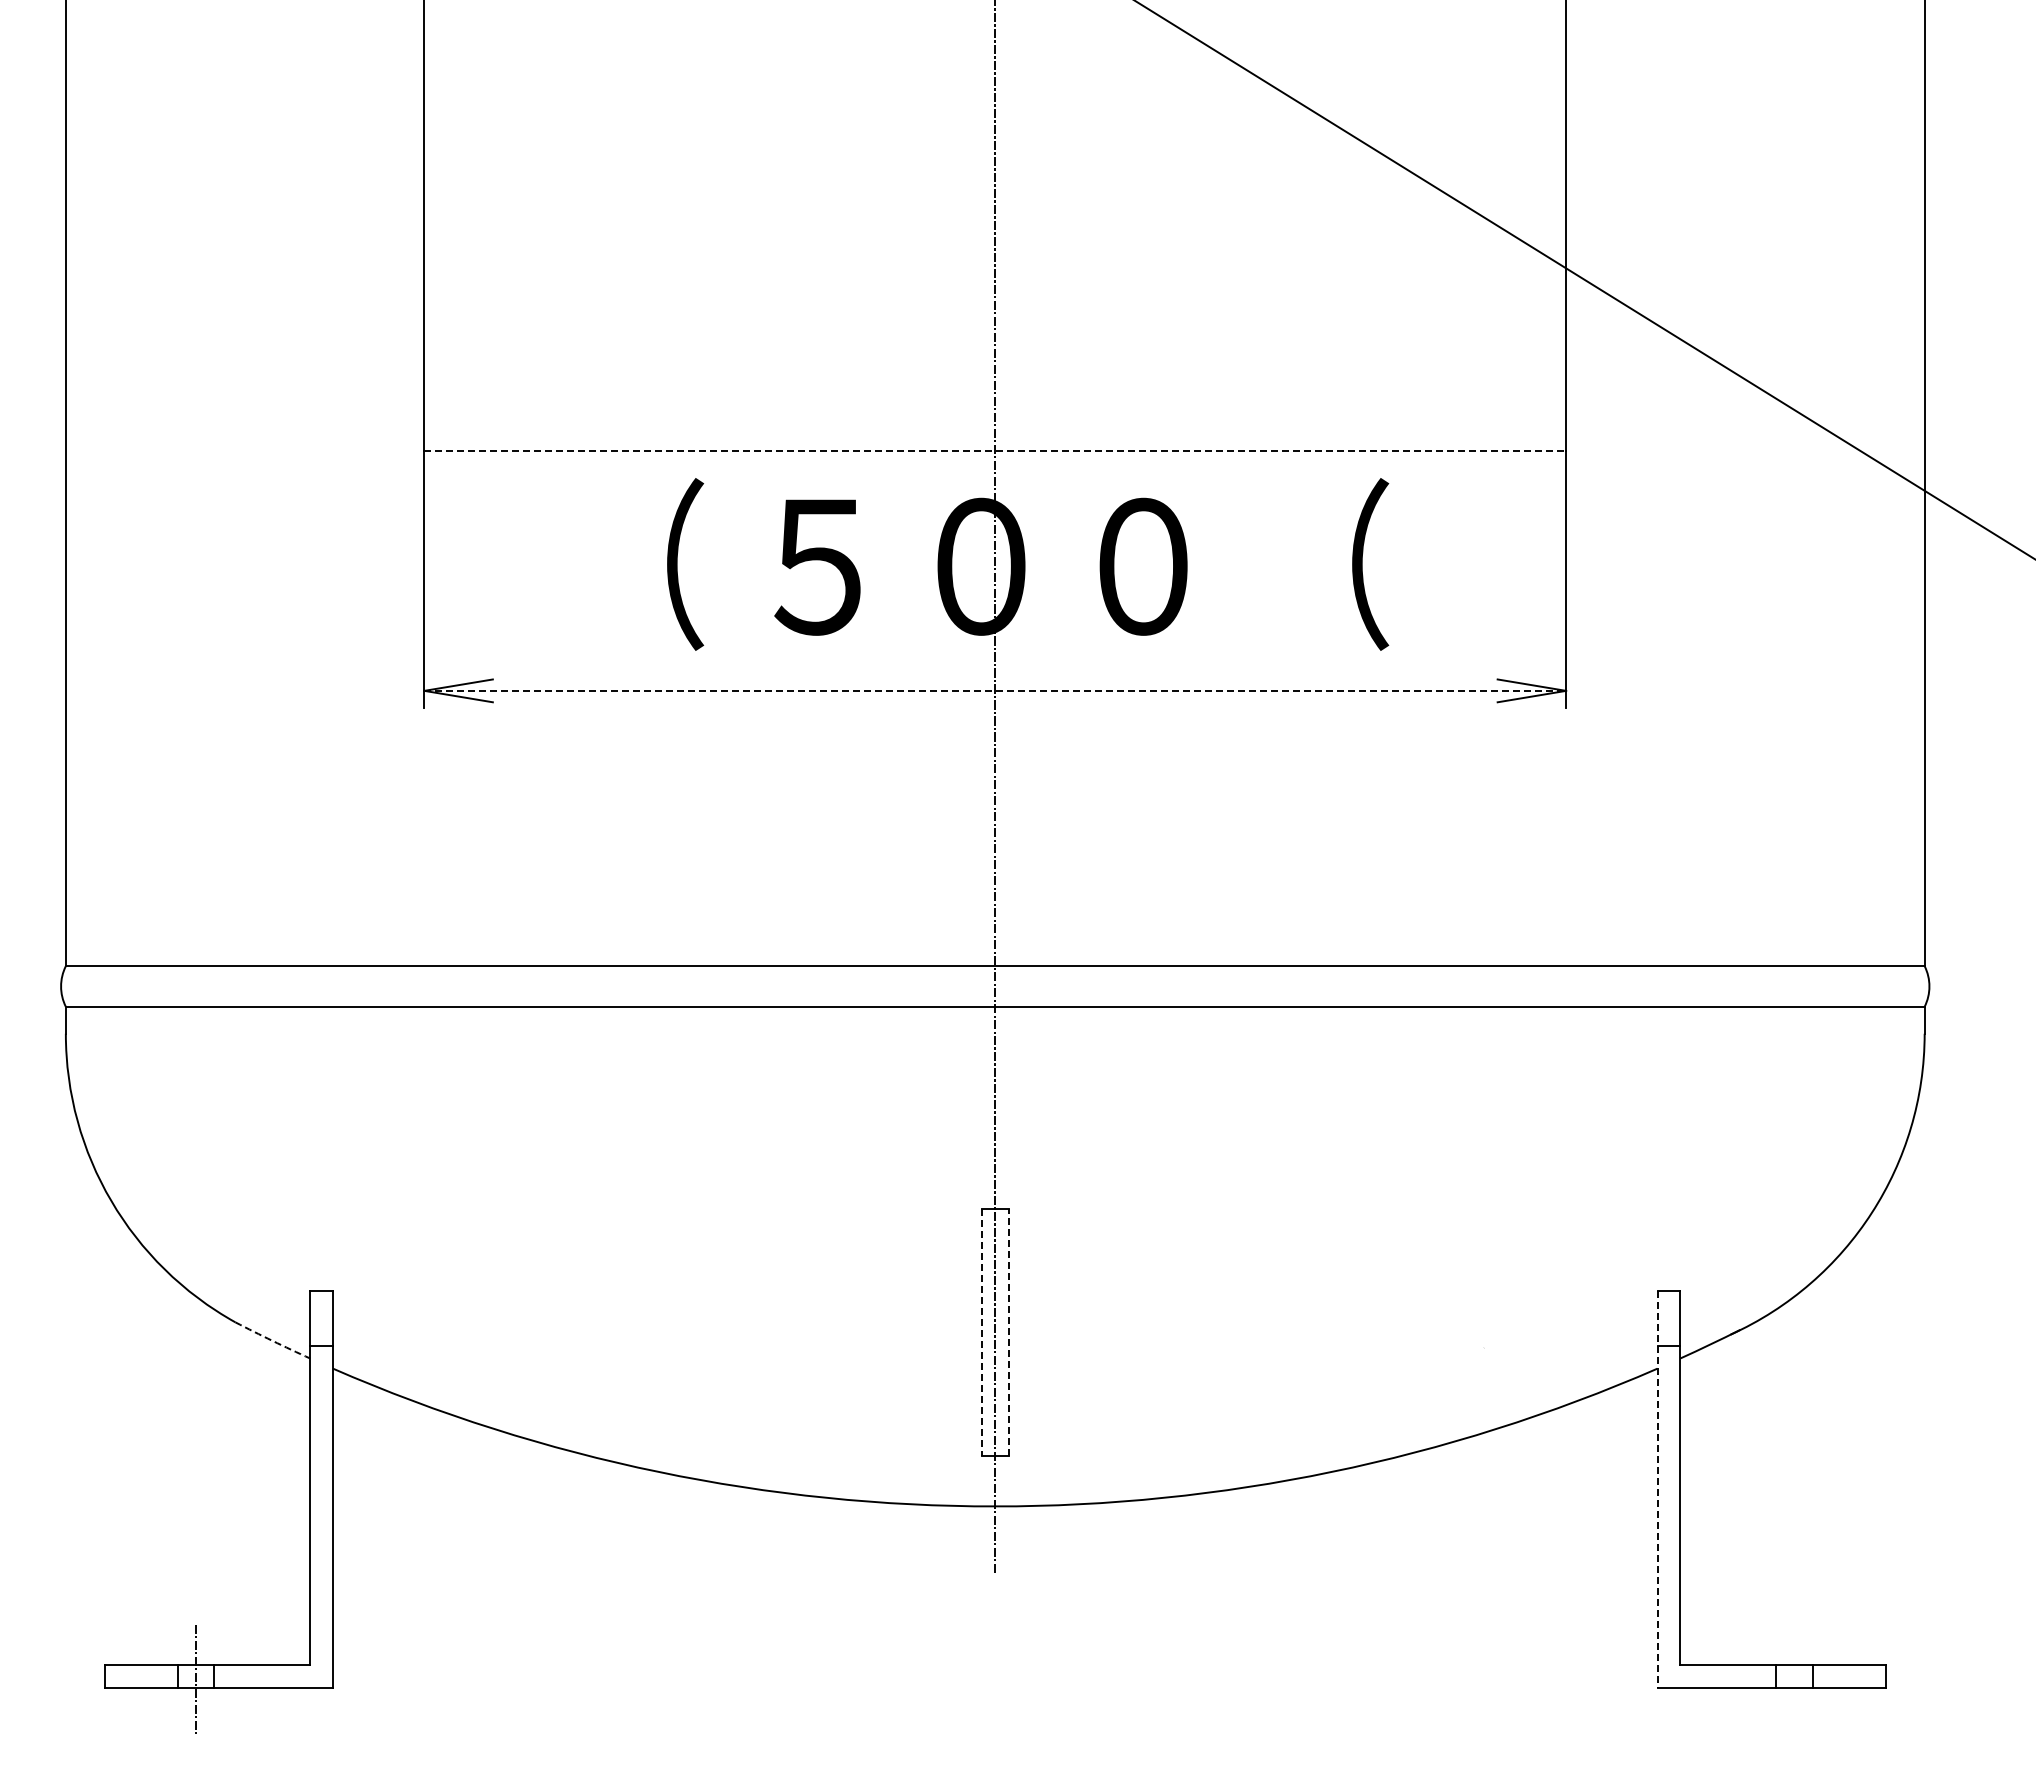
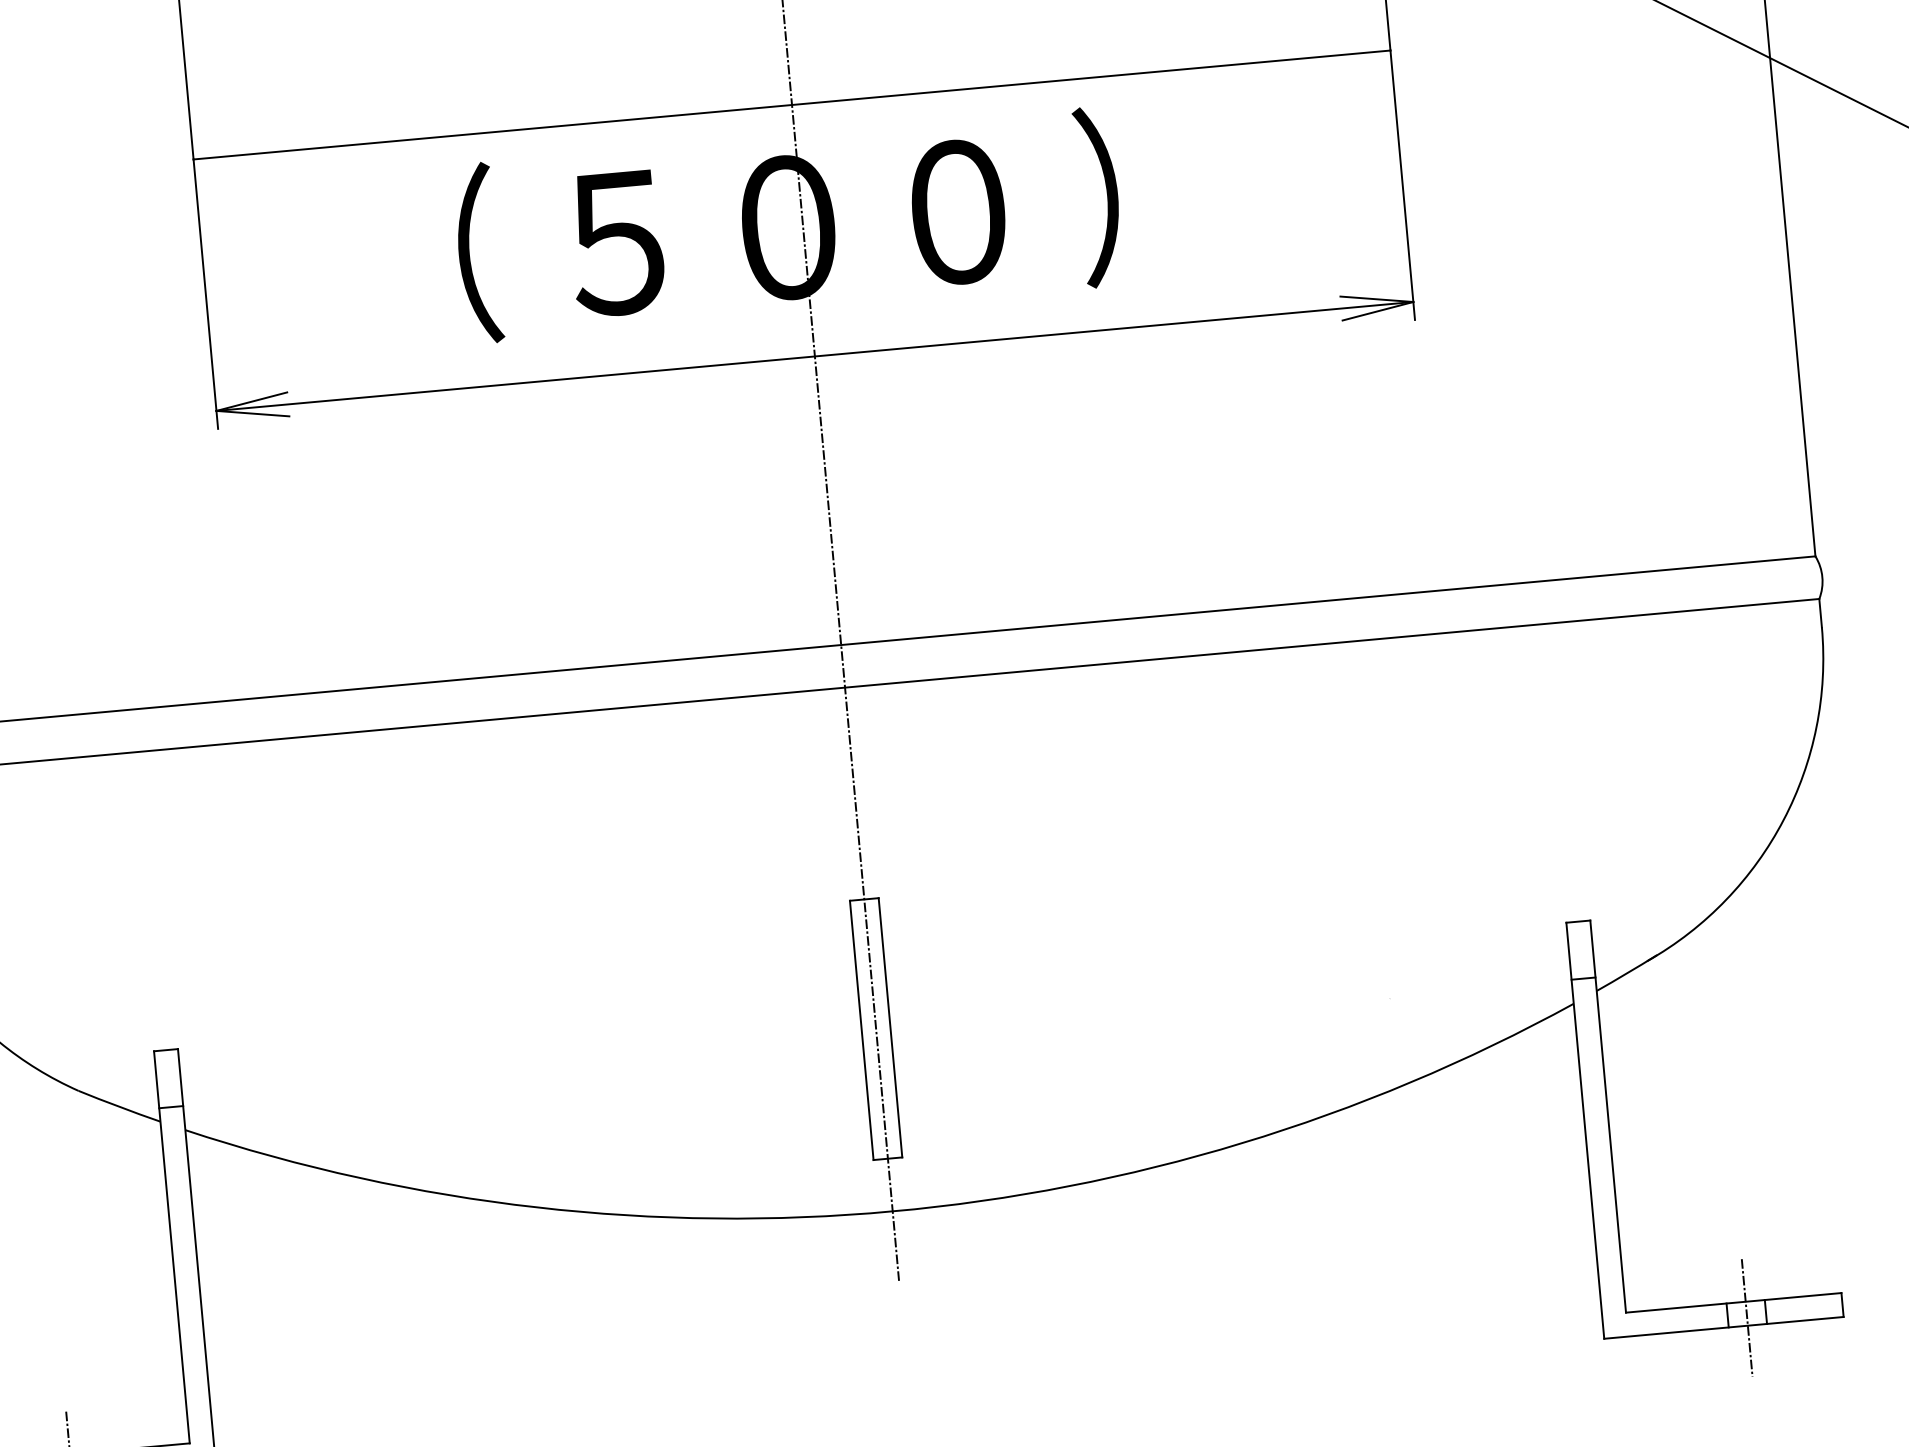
line: (995, 450) -> (792, 104), dashed -> solid
text: (1324, 564) -> (1147, 192), （ -> ）
line: (995, 690) -> (815, 356), dashed -> solid
line: (981, 1332) -> (861, 1030), dashed -> solid
line: (1008, 1332) -> (889, 1027), dashed -> solid
arc: (272, 1340) -> (119, 1106), dashed -> solid
line: (1657, 1490) -> (1585, 1131), dashed -> solid
line: (1794, 1680) -> (1747, 1317), added

